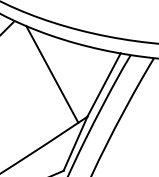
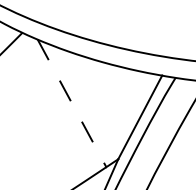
line: (52, 74) -> (72, 103), solid -> dashed

